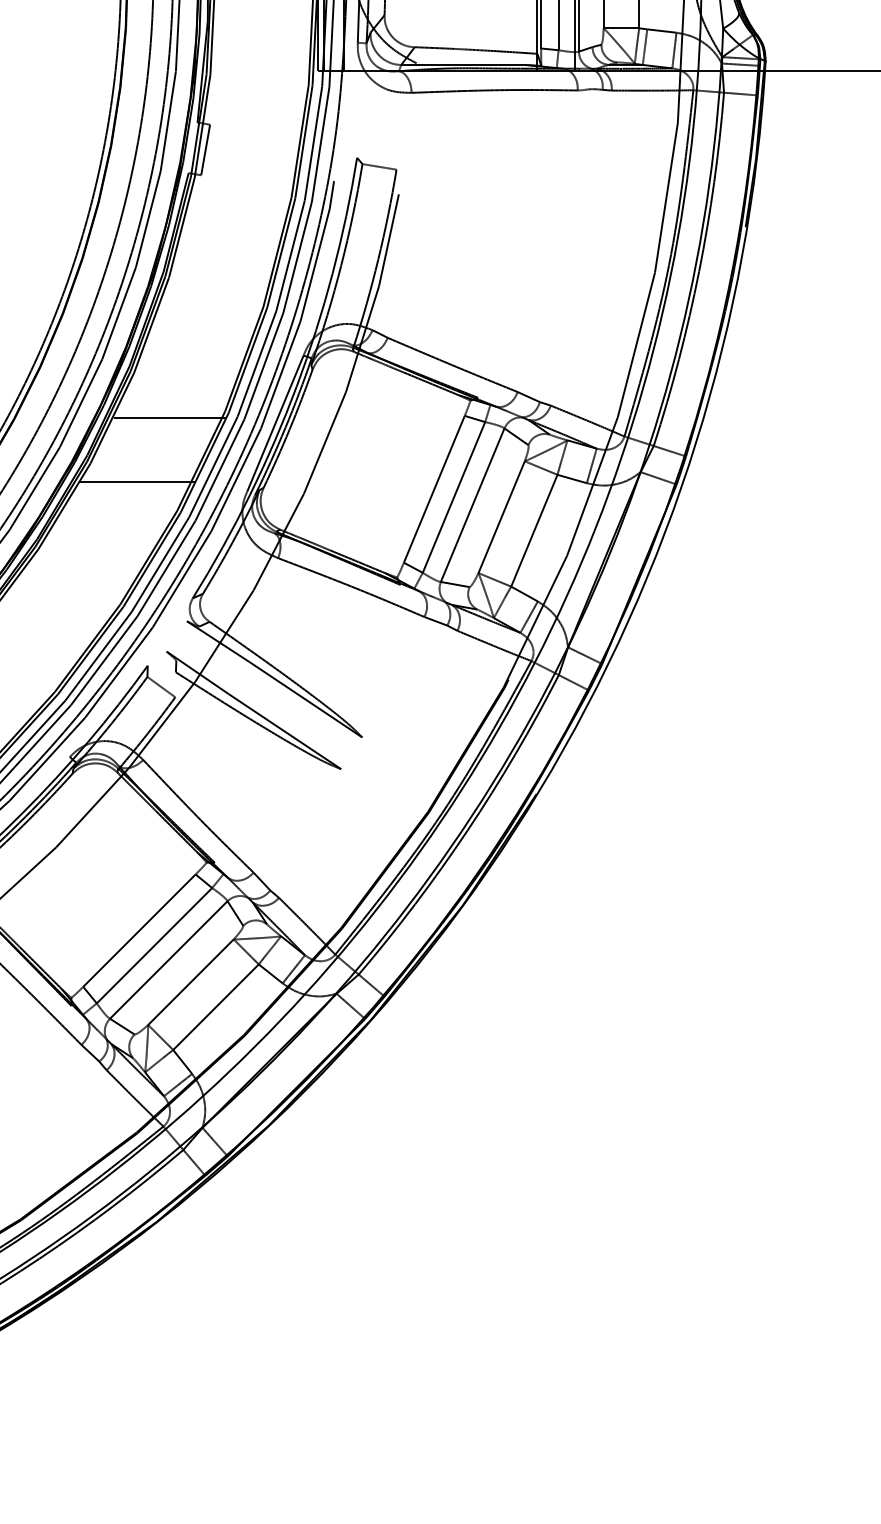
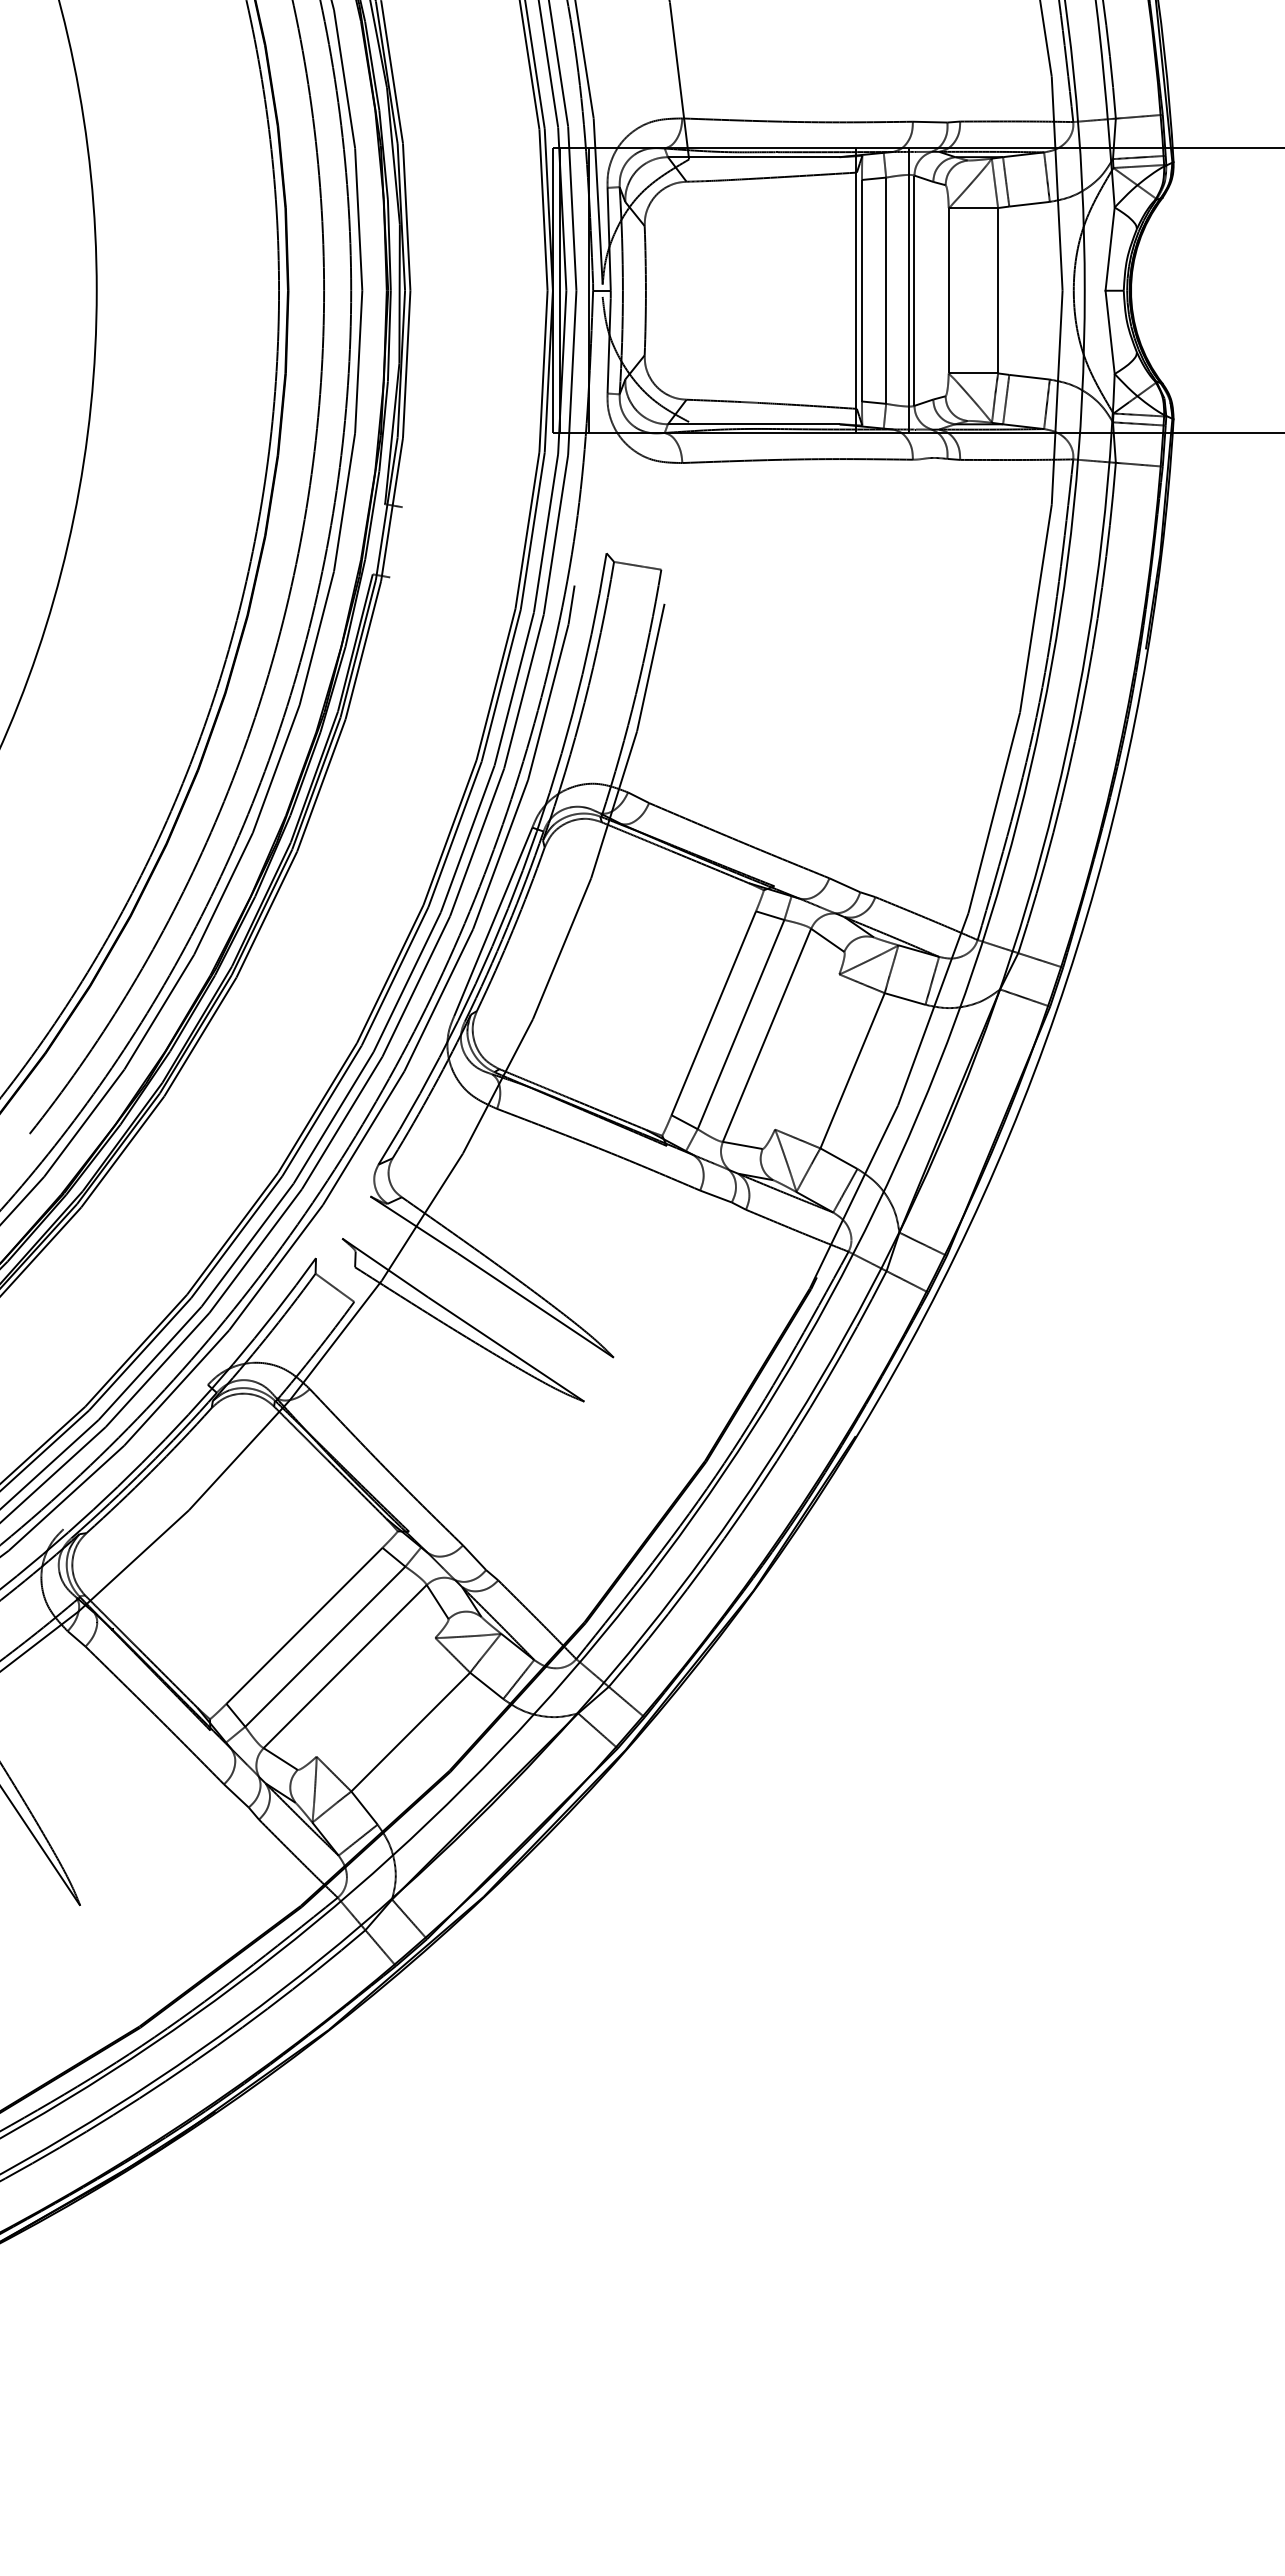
line: (205, 150) -> (396, 542), removed
line: (169, 418) -> (346, 914), removed
line: (138, 482) -> (302, 1003), removed
line: (501, 516) -> (807, 1051), removed
line: (190, 981) -> (375, 1696), removed

